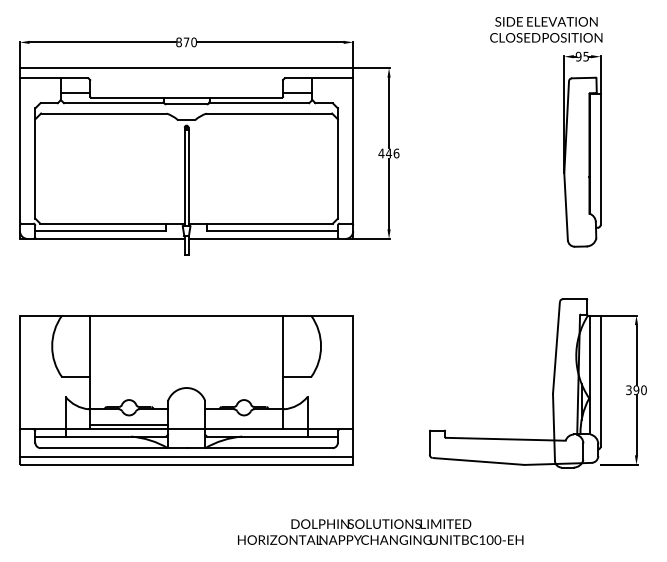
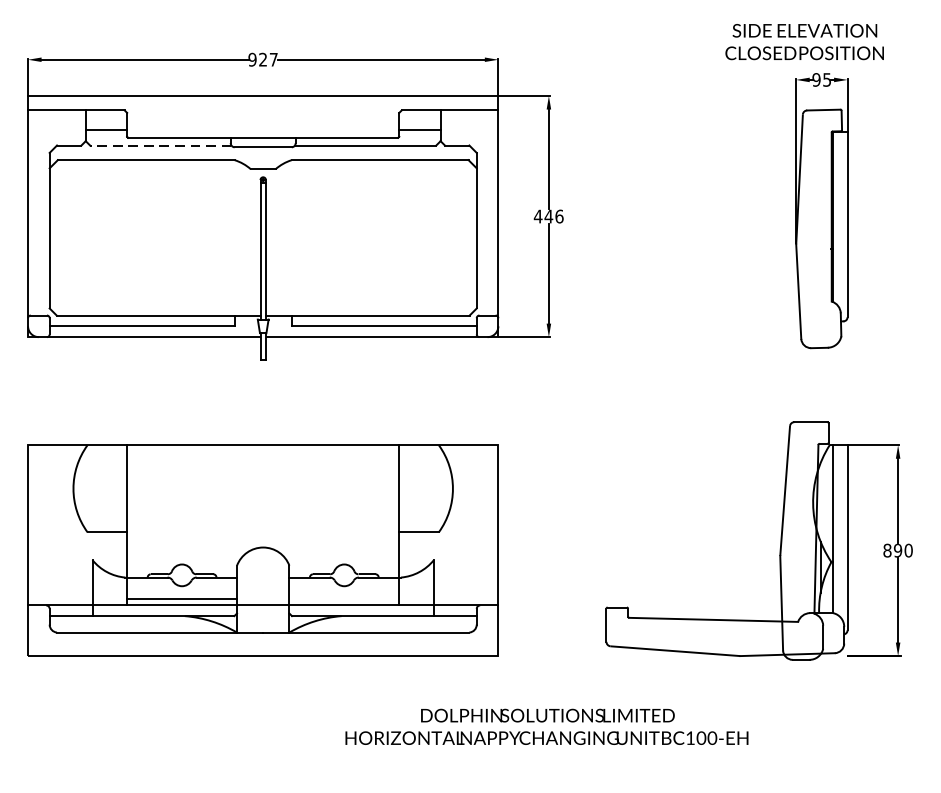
text: (546, 29) -> (804, 41), moved
text: (186, 42) -> (263, 59), 870 -> 927
line: (113, 103) -> (160, 145), solid -> dashed
text: (628, 390) -> (886, 551), 390 -> 890
line: (186, 456) -> (263, 644), removed
text: (380, 531) -> (546, 726), moved

